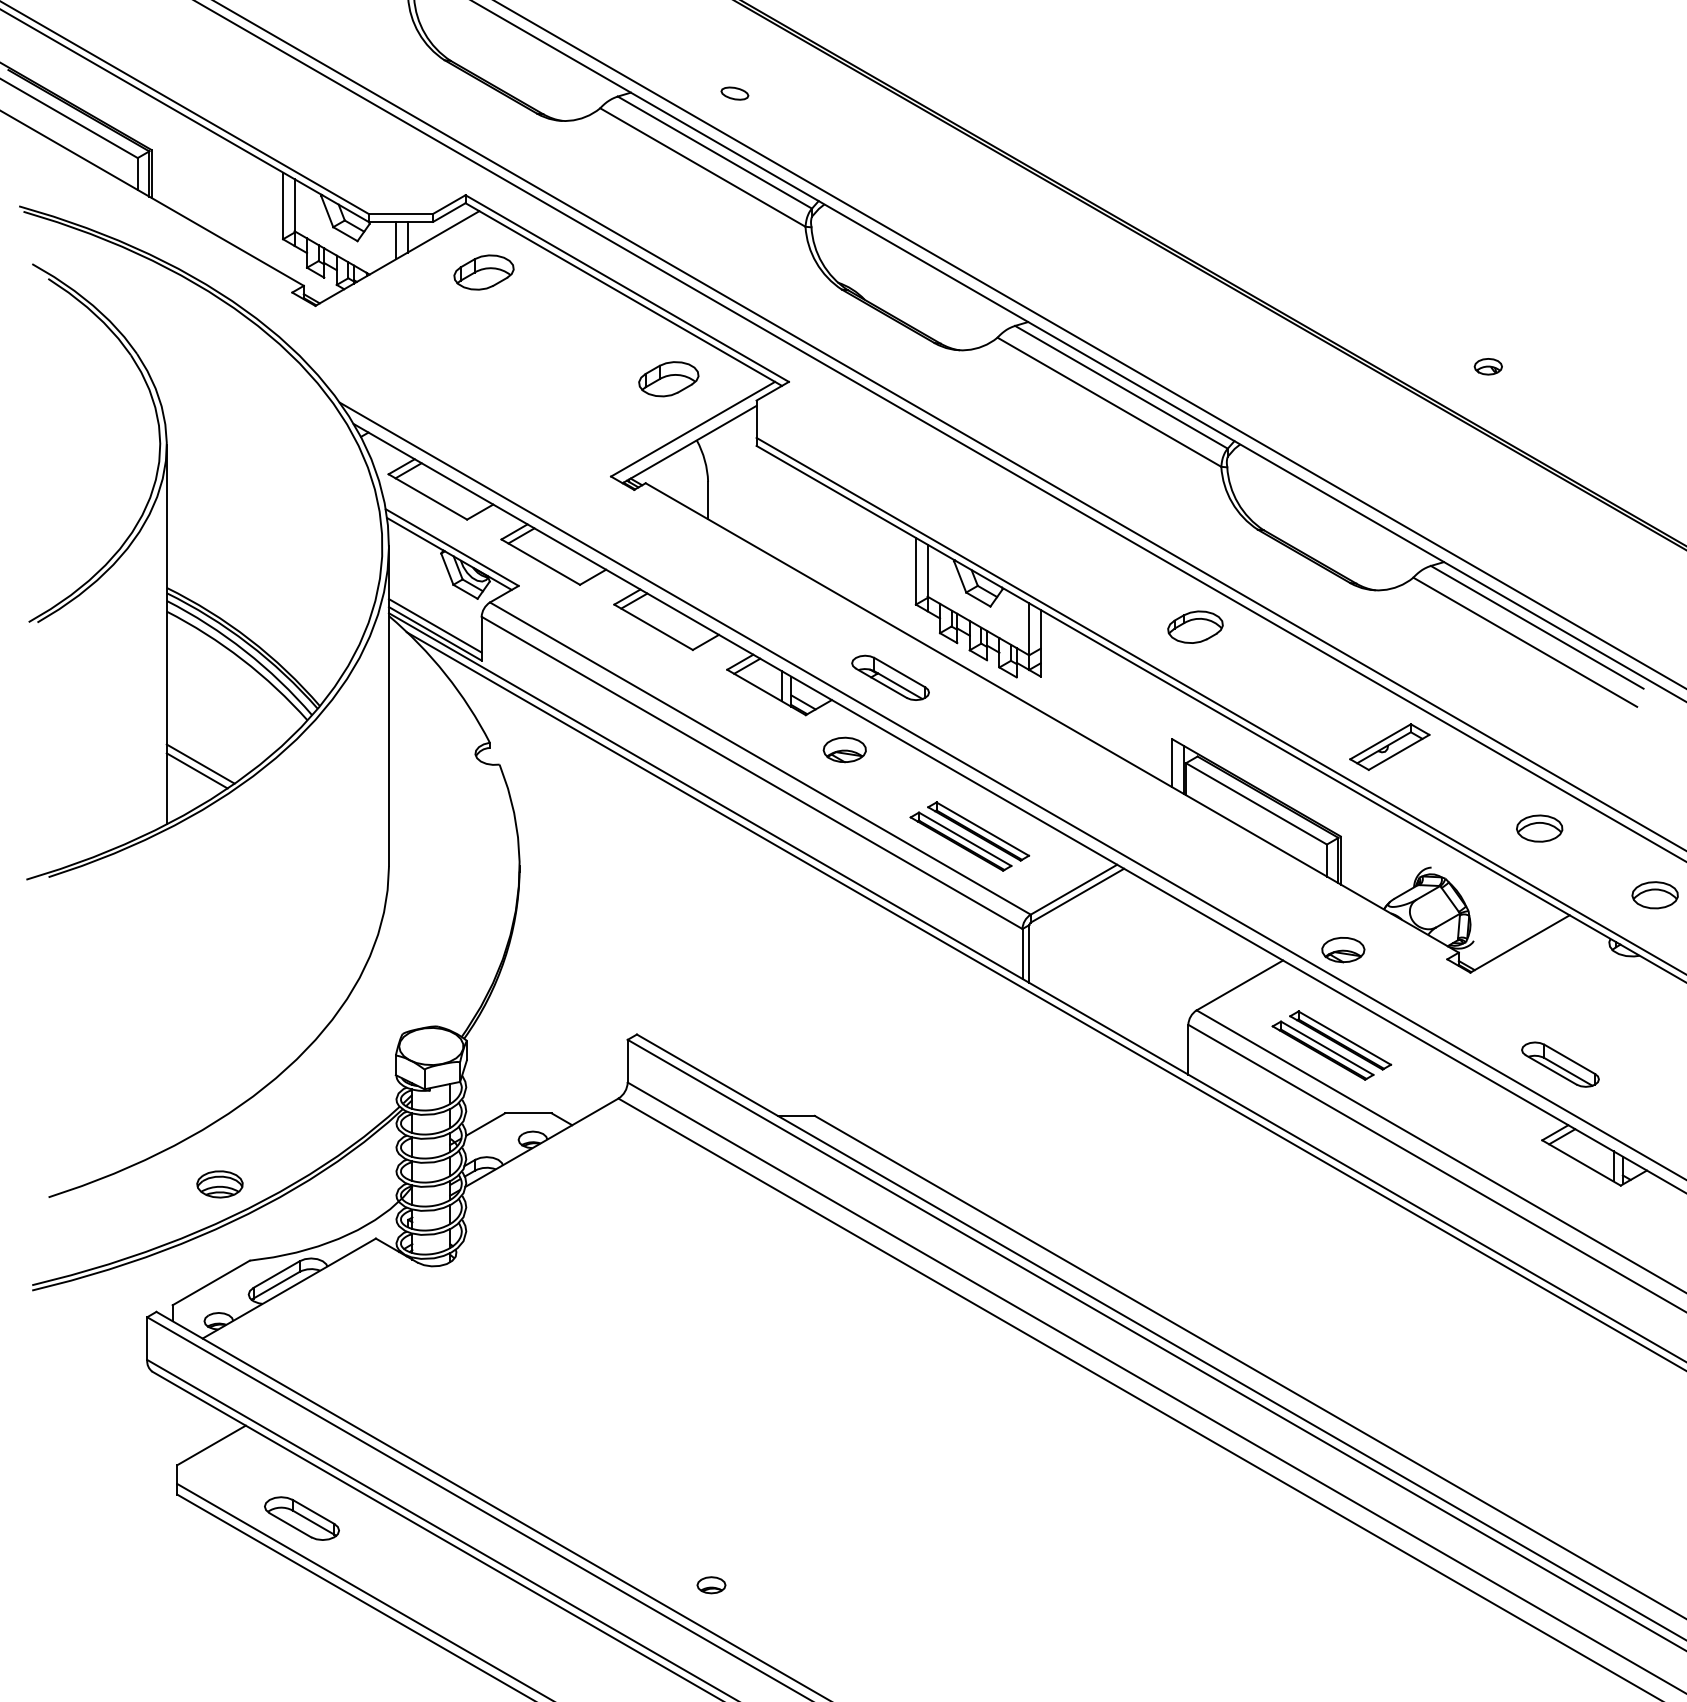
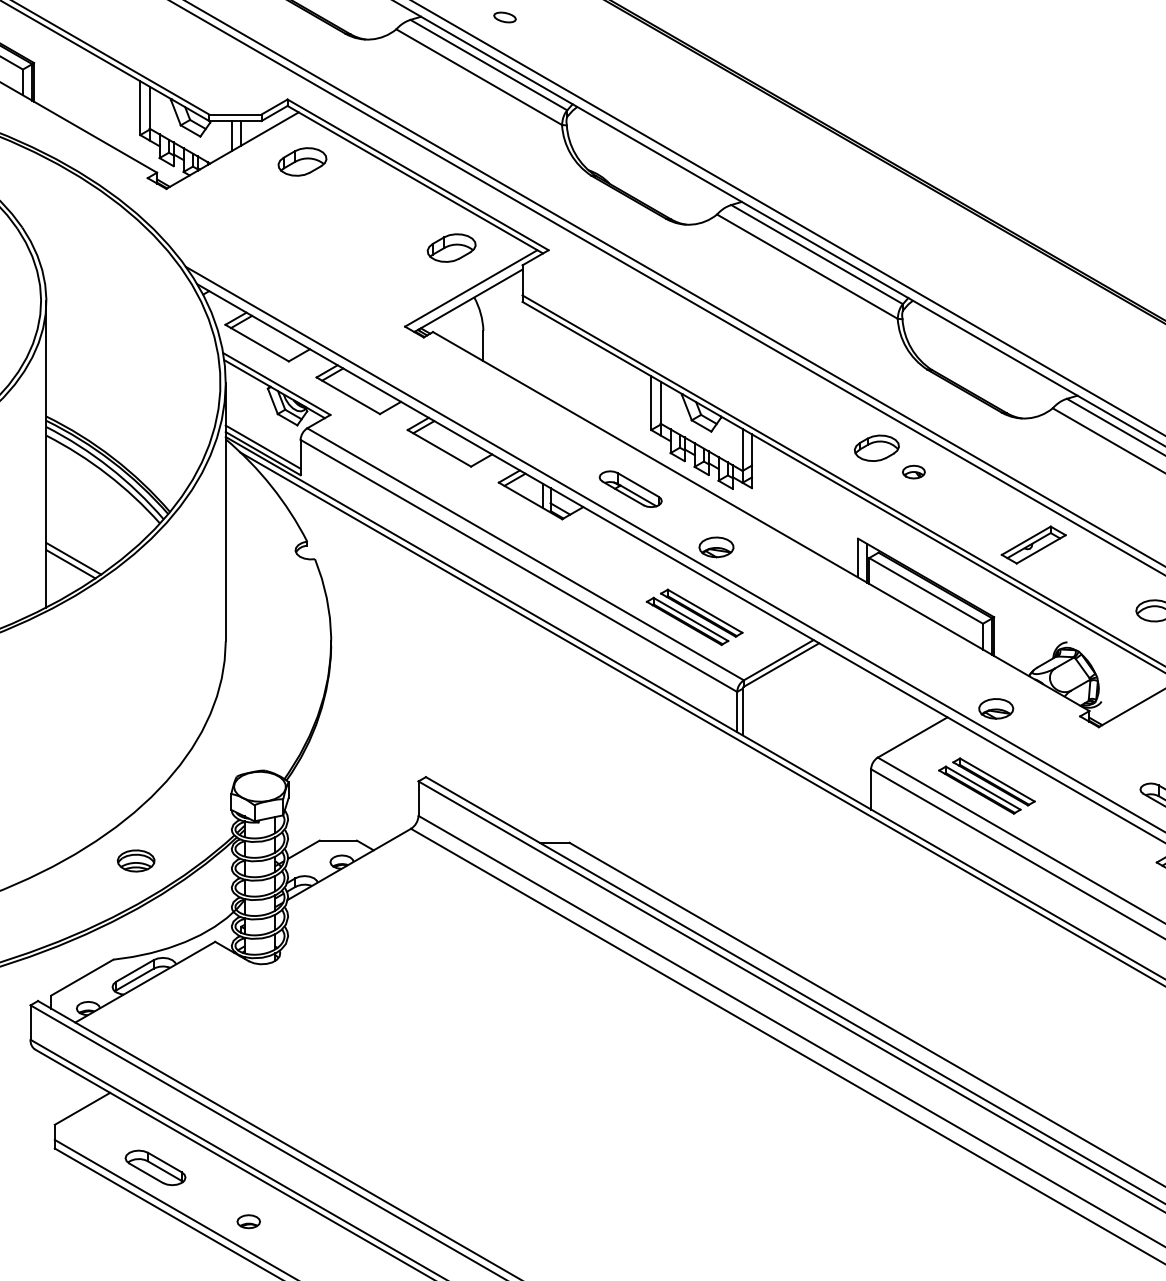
part: (1487, 366) -> (913, 471), moved
part: (844, 749) -> (716, 547), moved
part: (219, 1184) -> (135, 861), moved
part: (711, 1585) -> (248, 1221), moved

